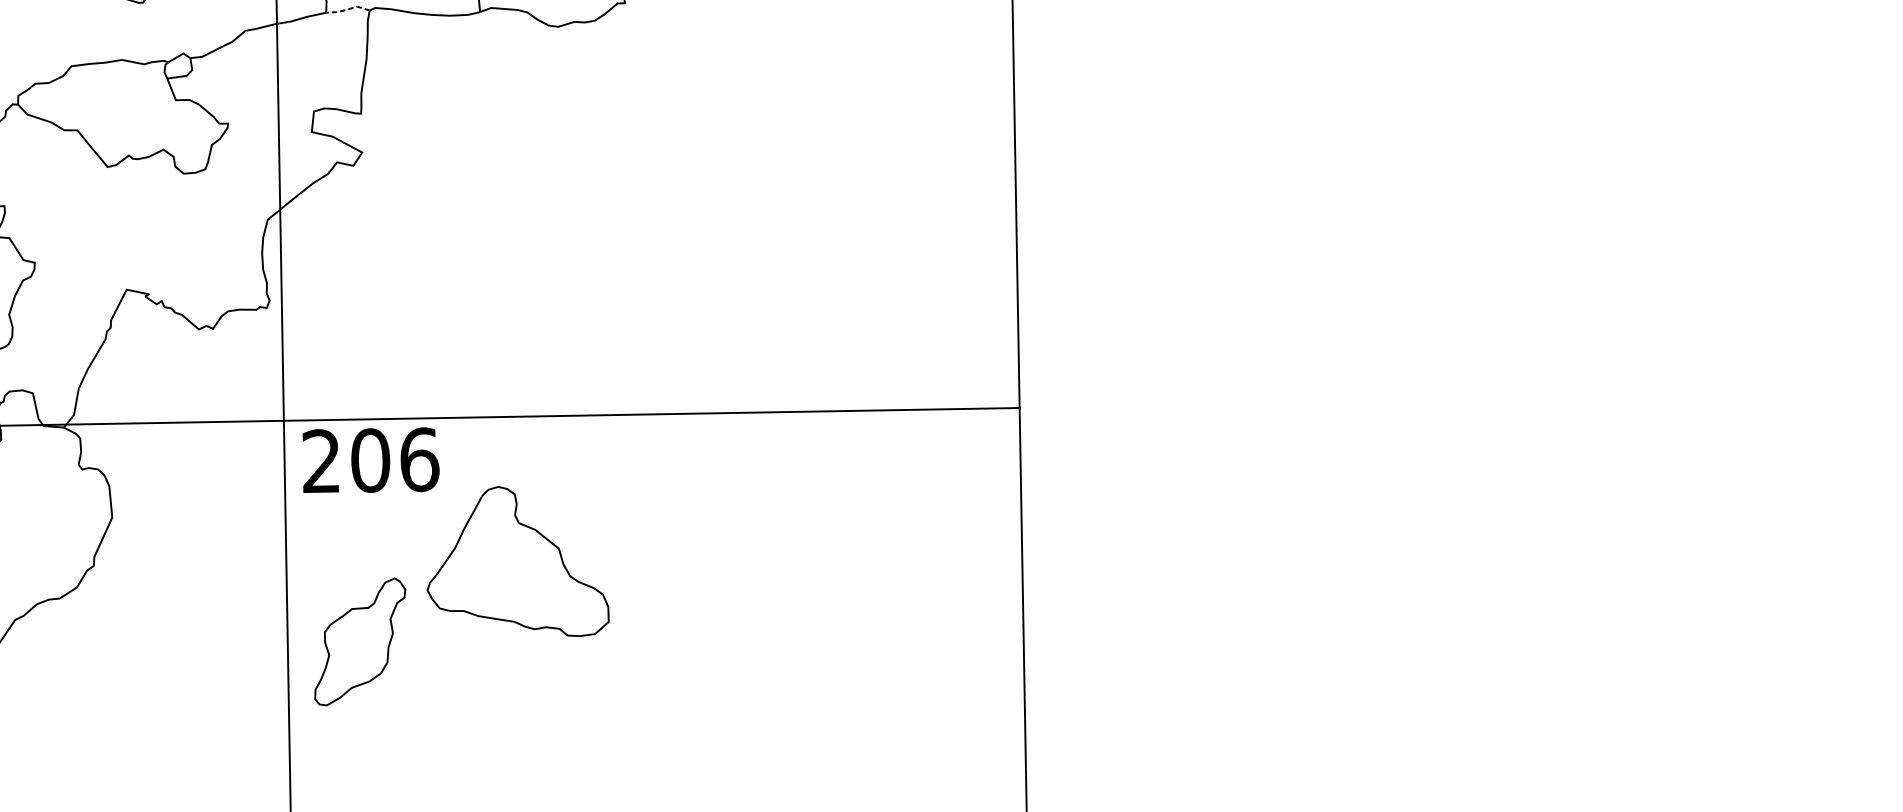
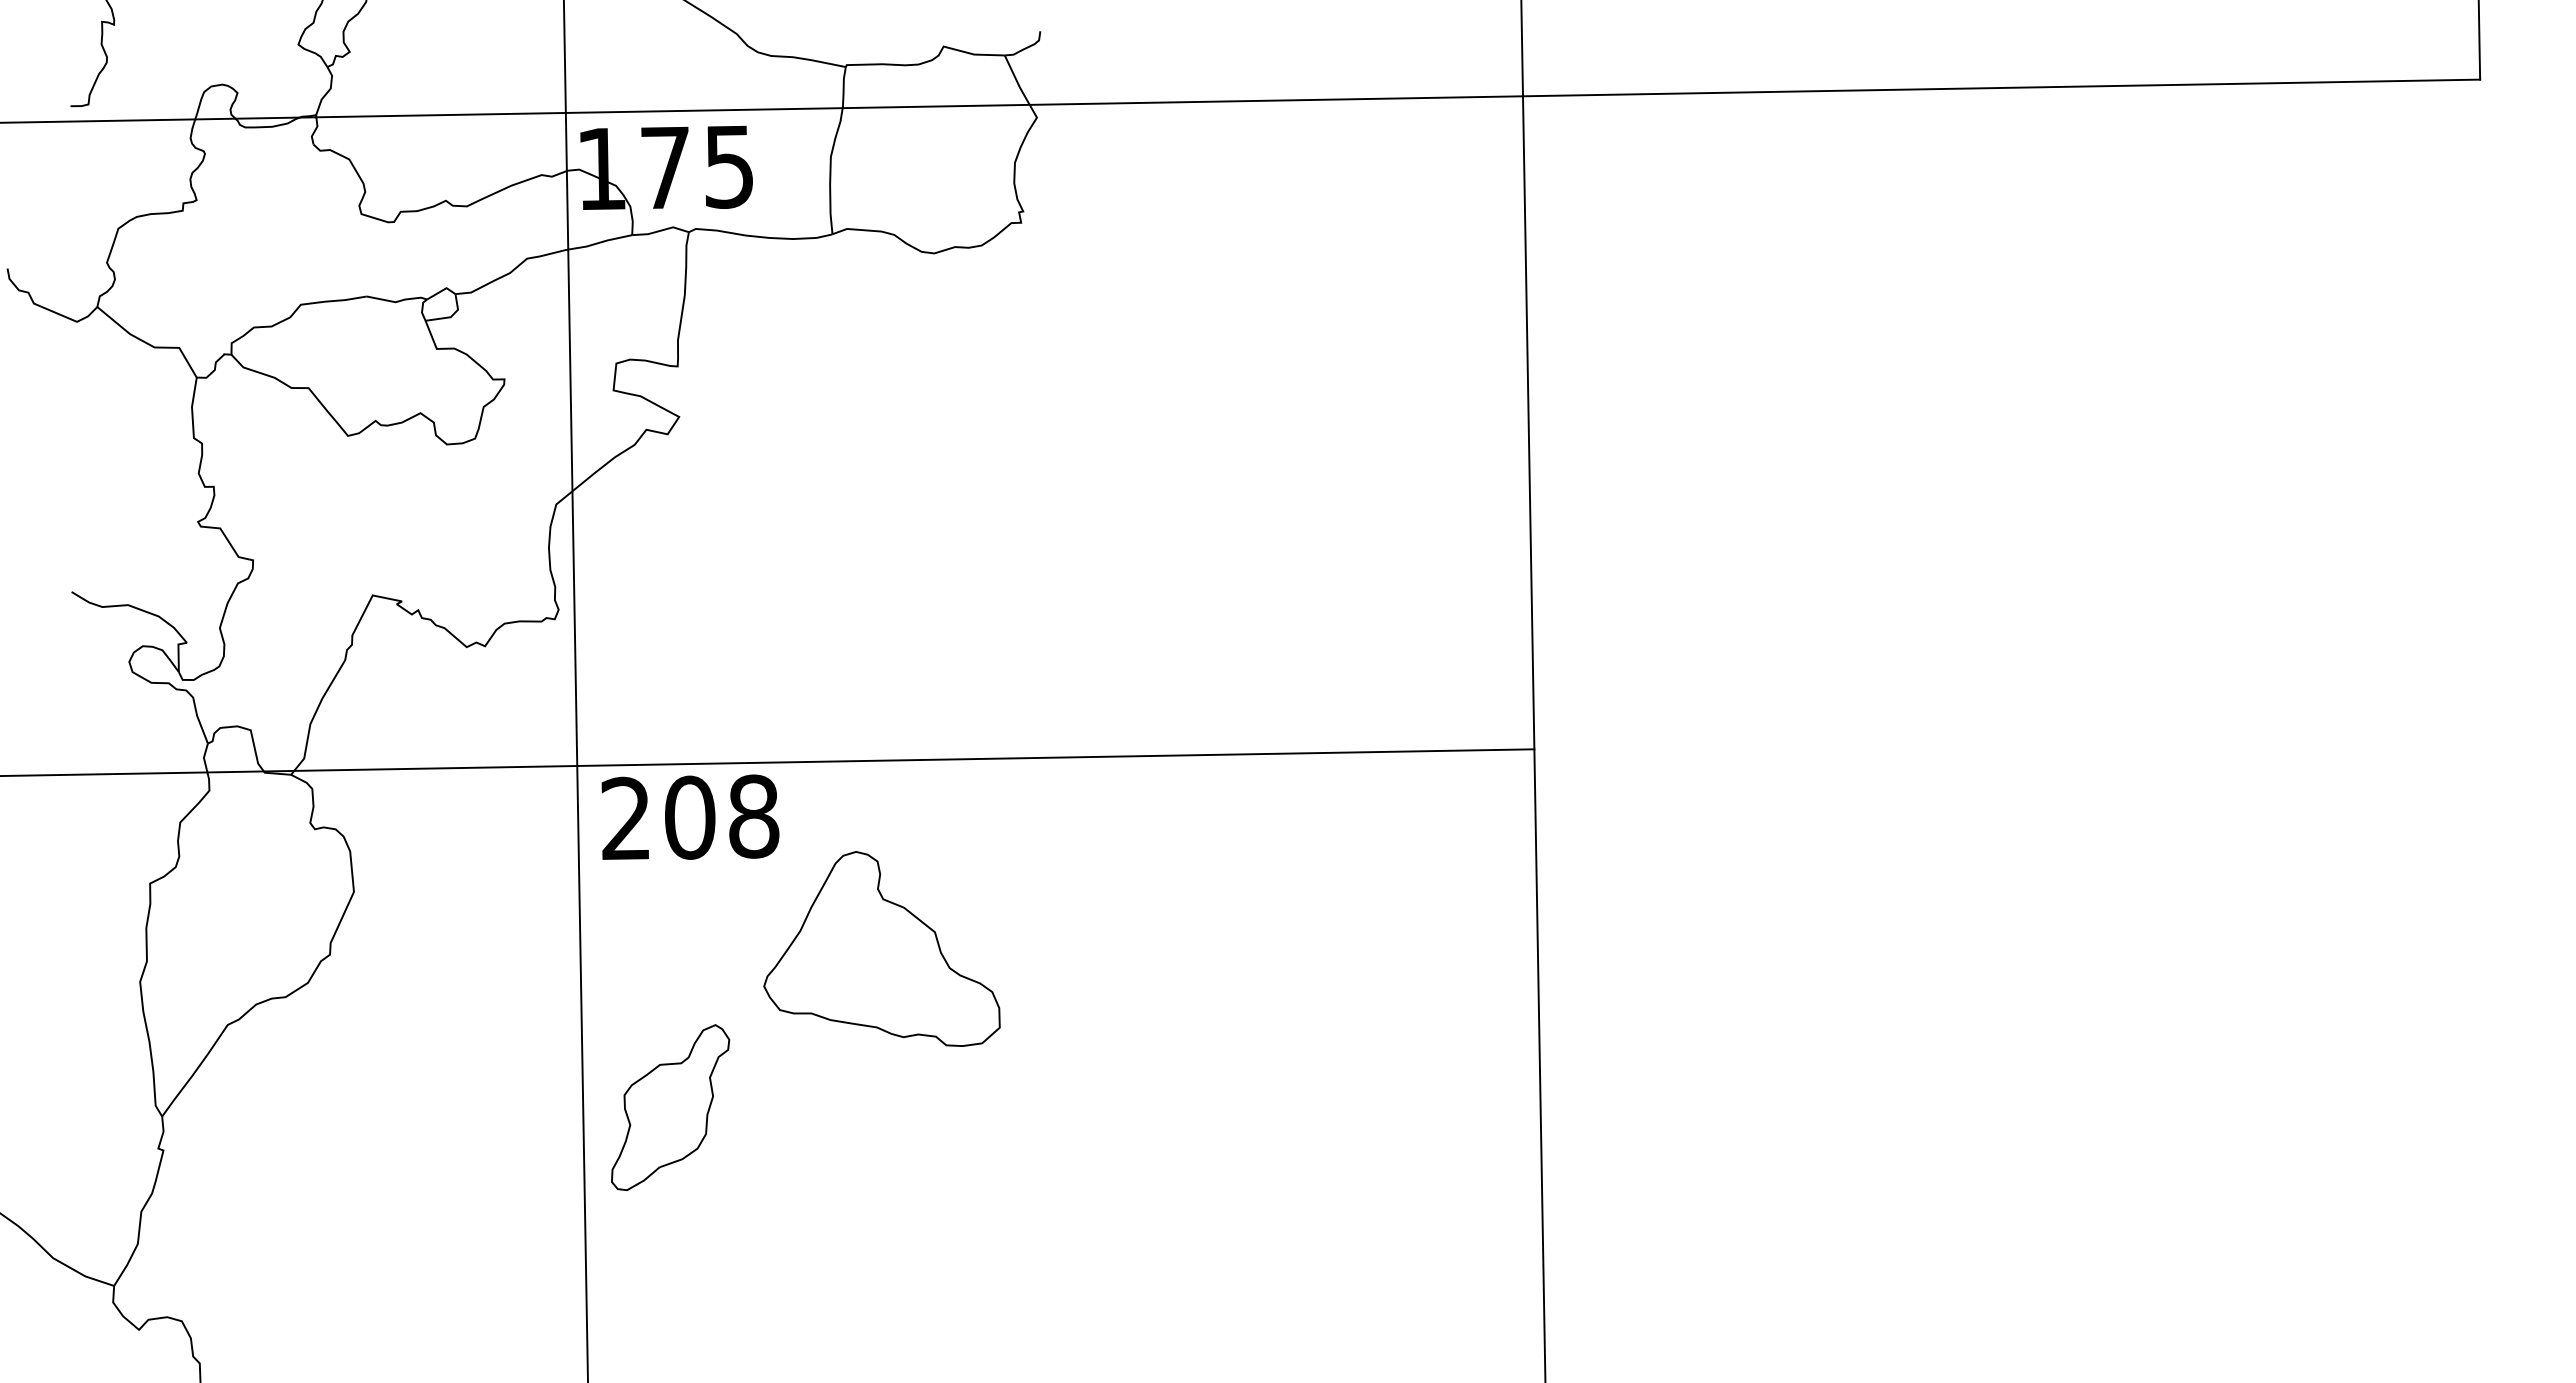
line: (347, 9) -> (660, 230), dashed -> solid
text: (420, 459) -> (754, 816), 206 -> 208
part: (360, 641) -> (670, 1107), moved

